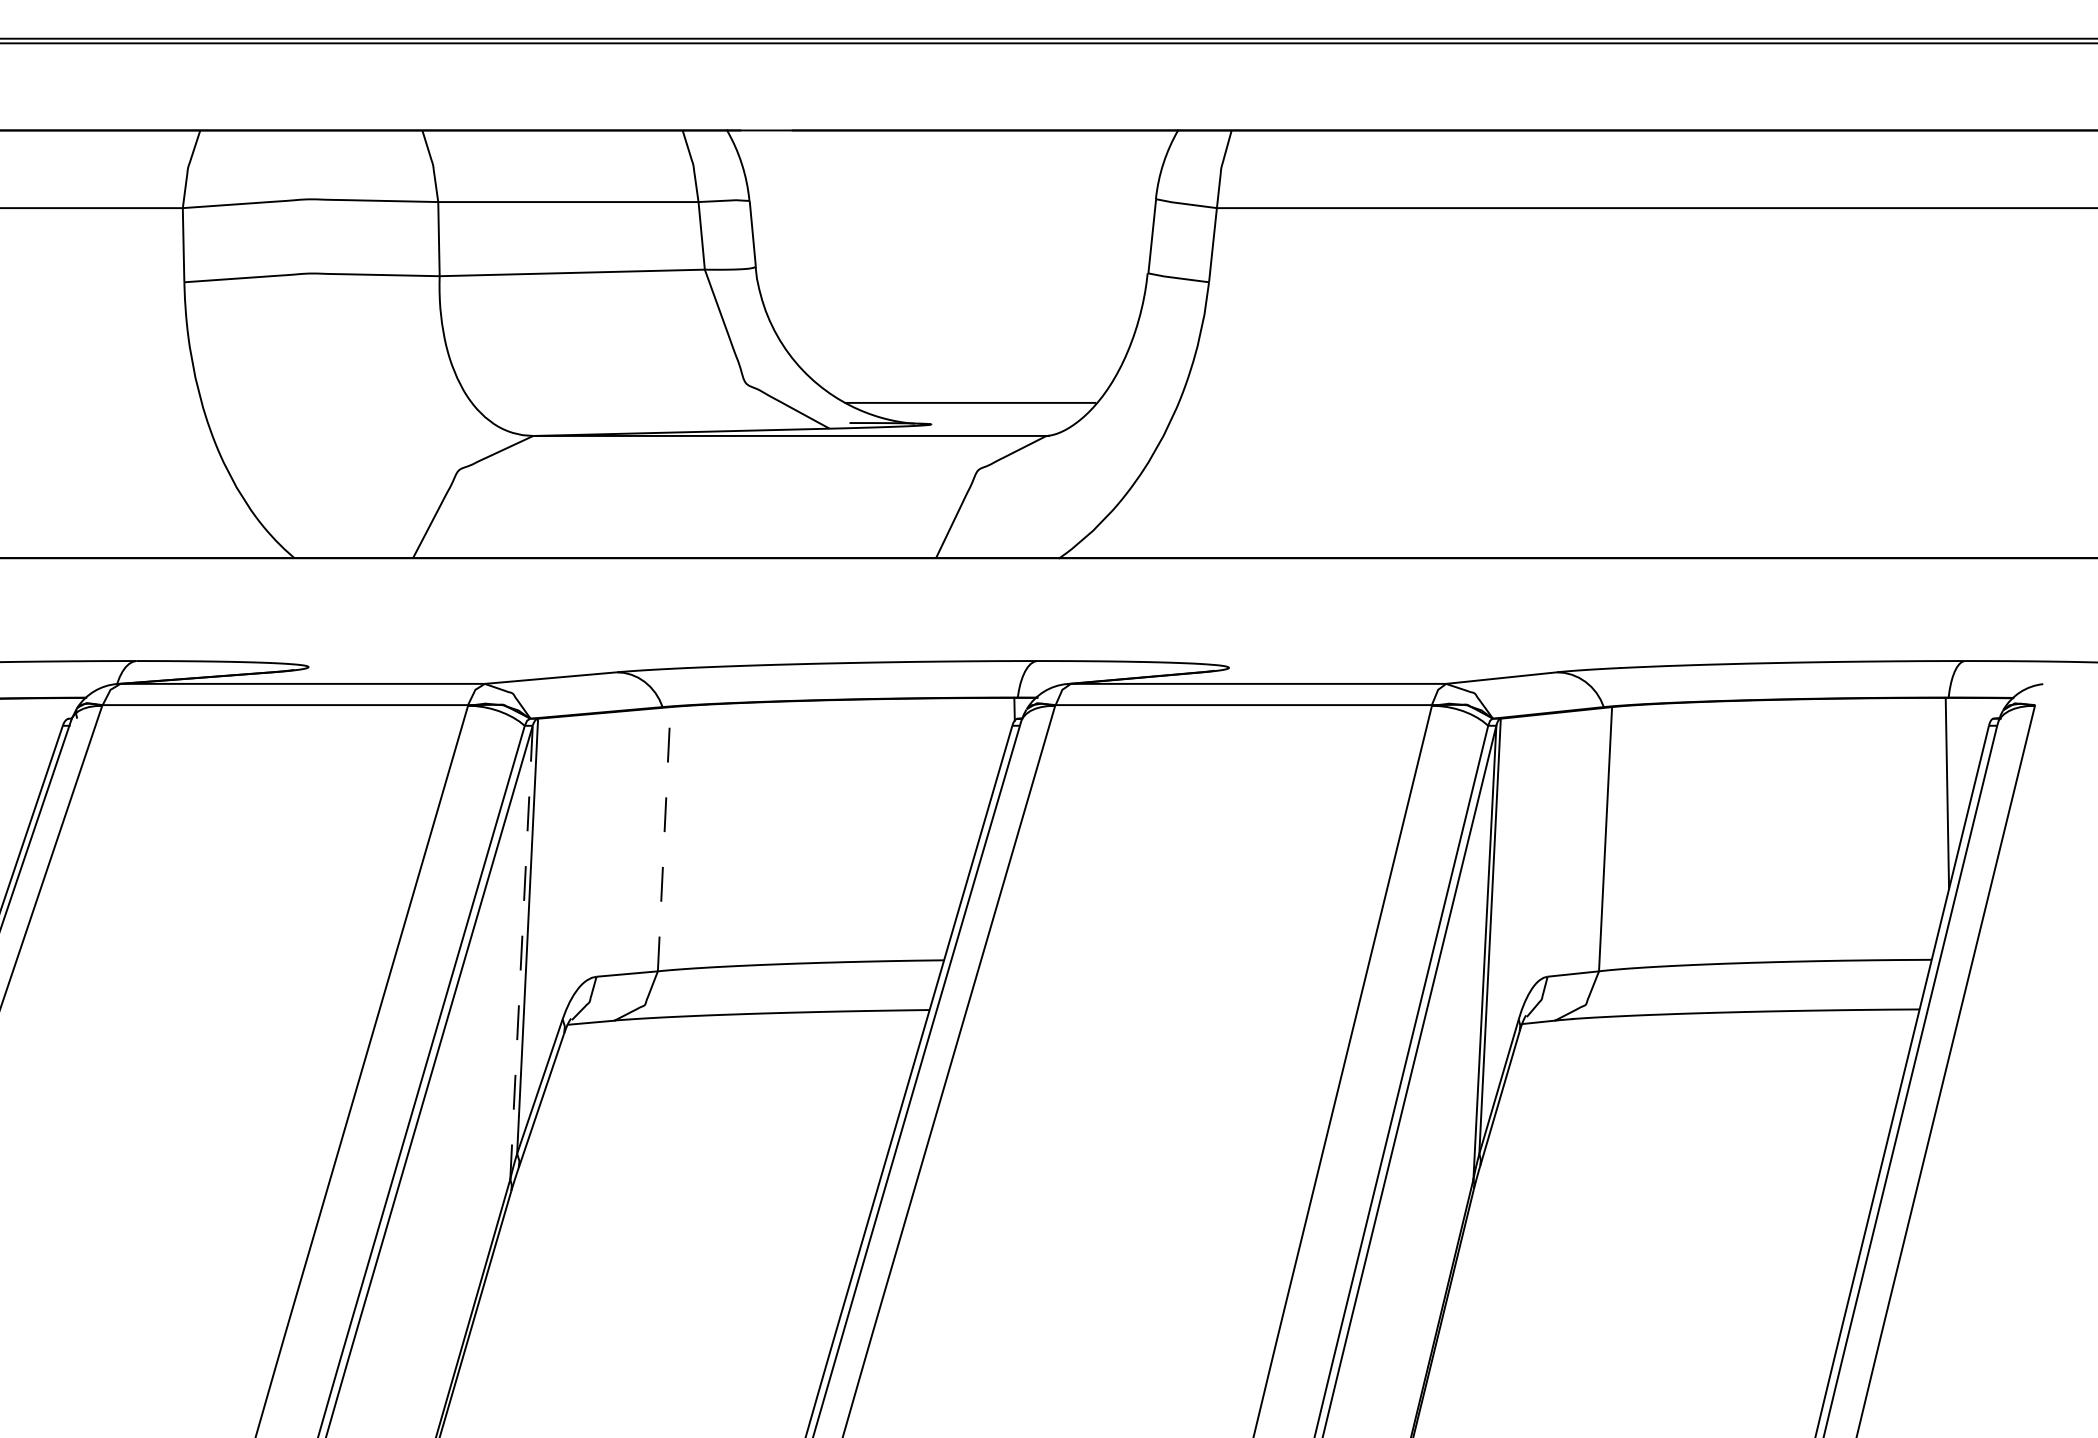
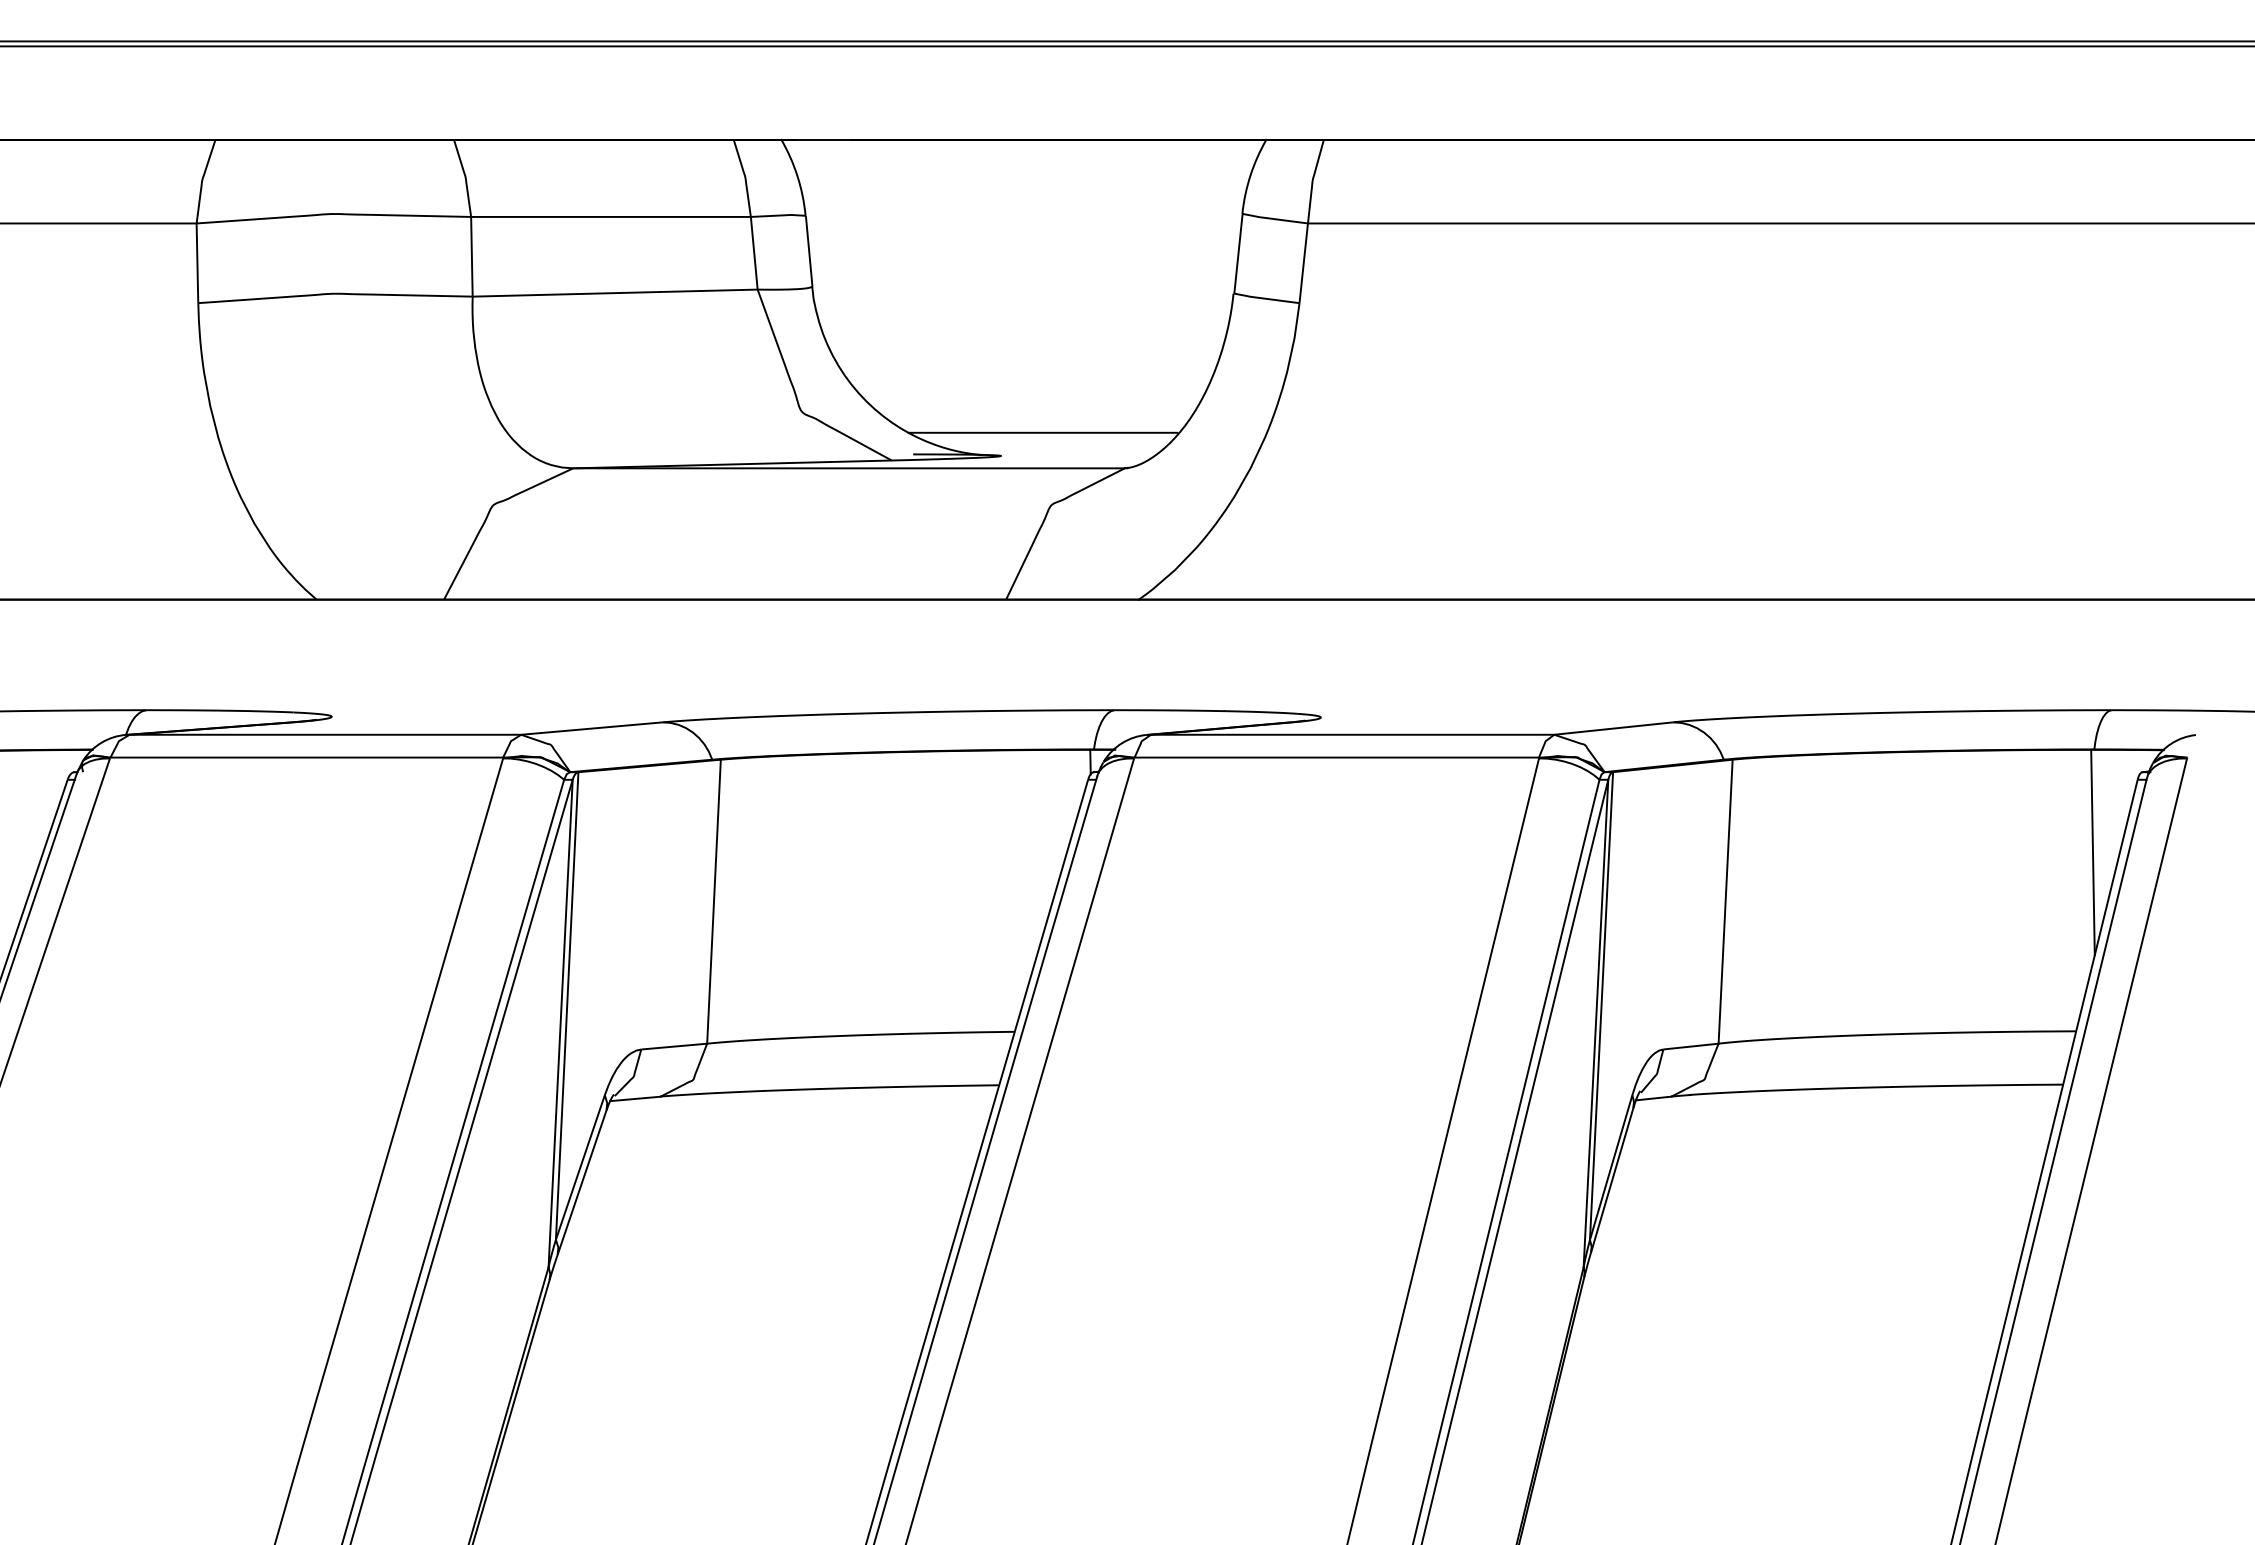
line: (664, 839) -> (714, 901), dashed -> solid
line: (521, 952) -> (560, 1023), dashed -> solid

